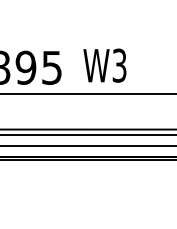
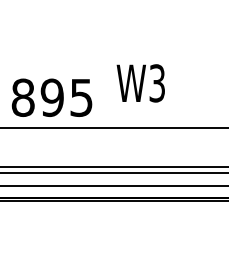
text: (104, 65) -> (140, 83), moved

